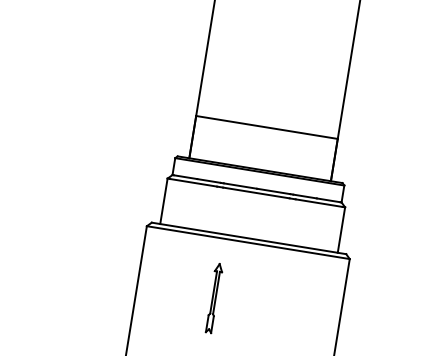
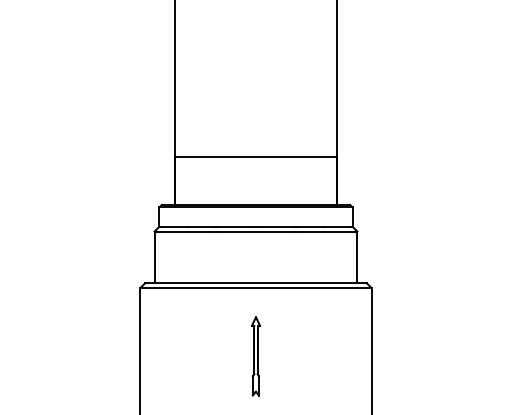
part: (213, 298) -> (255, 356), moved

